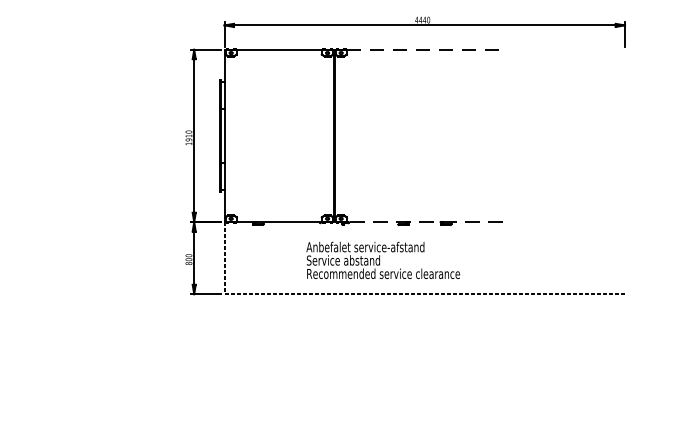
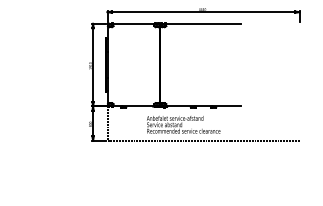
line: (426, 49) -> (204, 23), dashed -> solid
line: (424, 222) -> (203, 106), dashed -> solid

